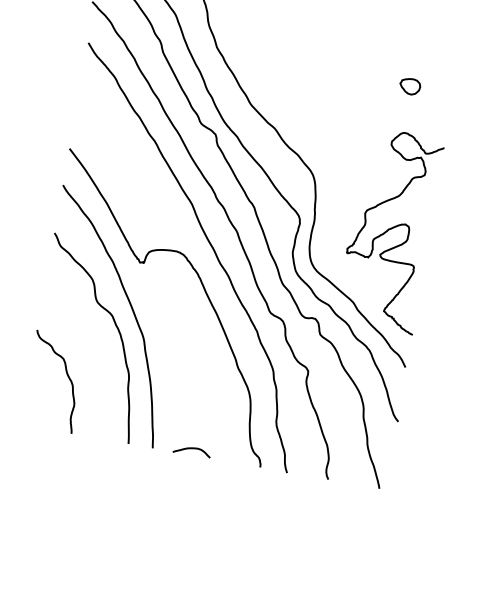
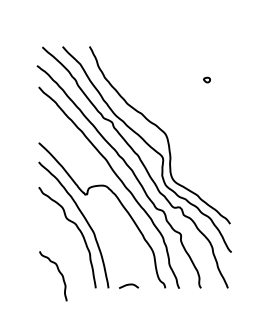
part: (409, 85) -> (206, 79), size x0.6
curve: (391, 230) -> (210, 155), removed
curve: (67, 378) -> (59, 273), moved

